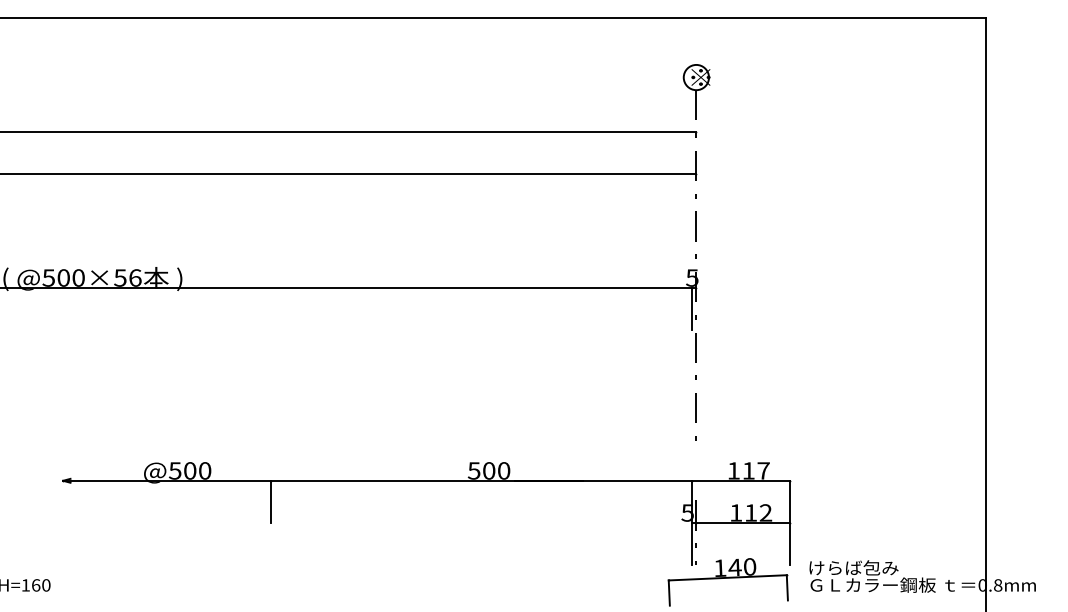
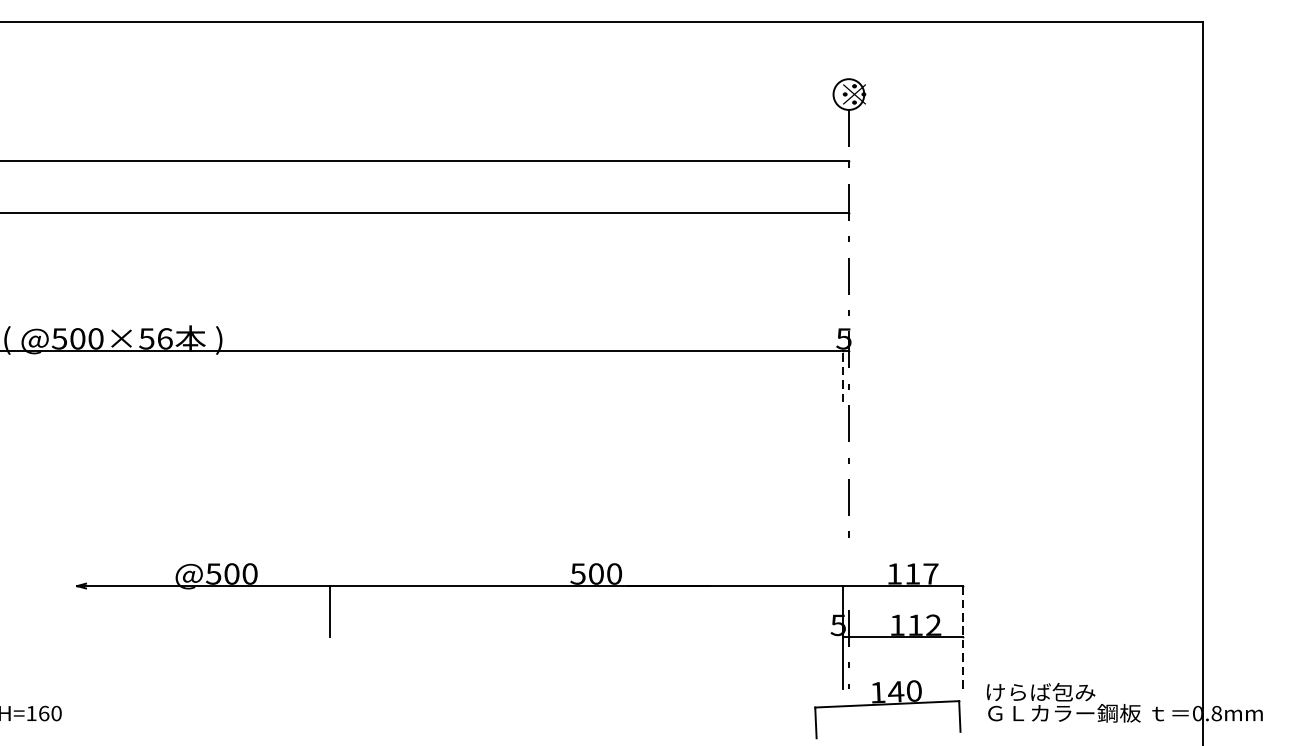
line: (691, 308) -> (842, 376), solid -> dashed
line: (790, 522) -> (963, 636), solid -> dashed

